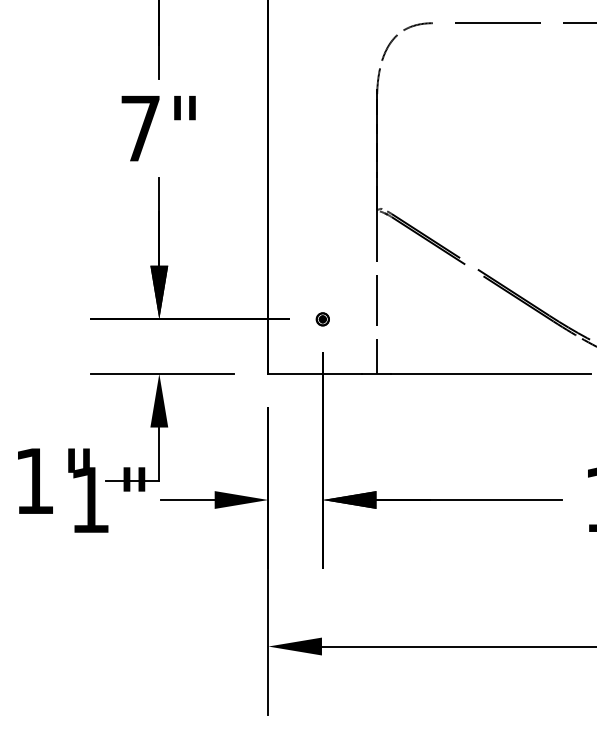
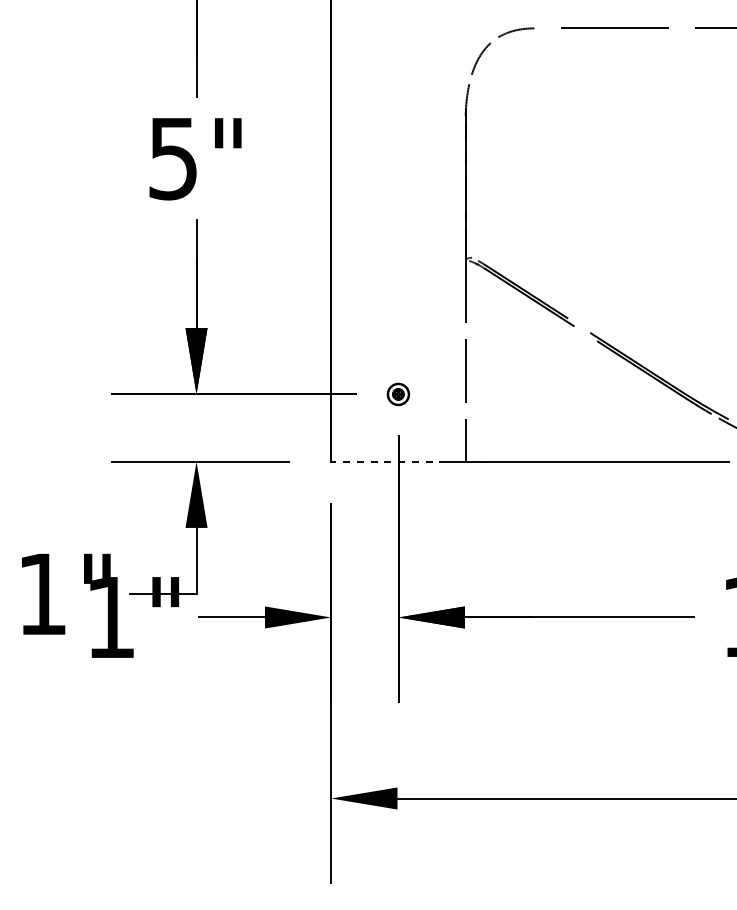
text: (139, 129) -> (172, 159), 7" -> 5"
part: (322, 318) -> (398, 393), size x1.4
line: (314, 373) -> (388, 461), solid -> dashed

